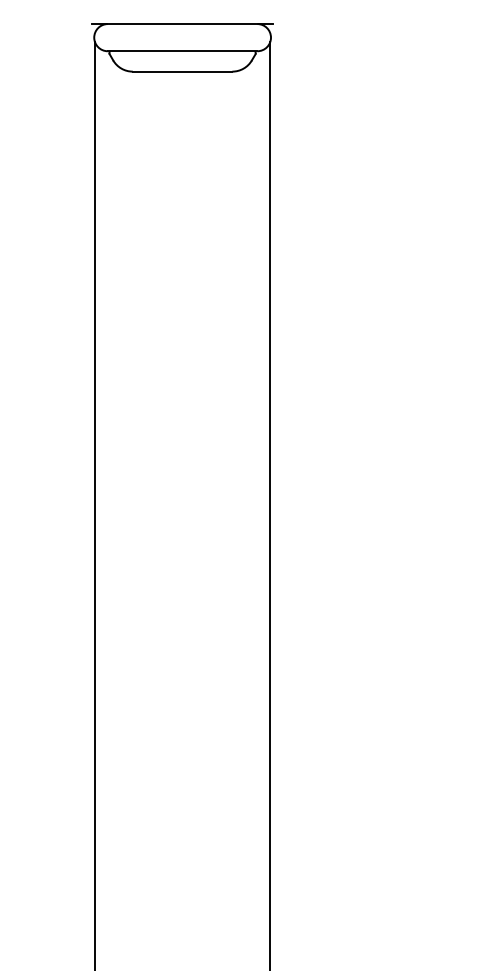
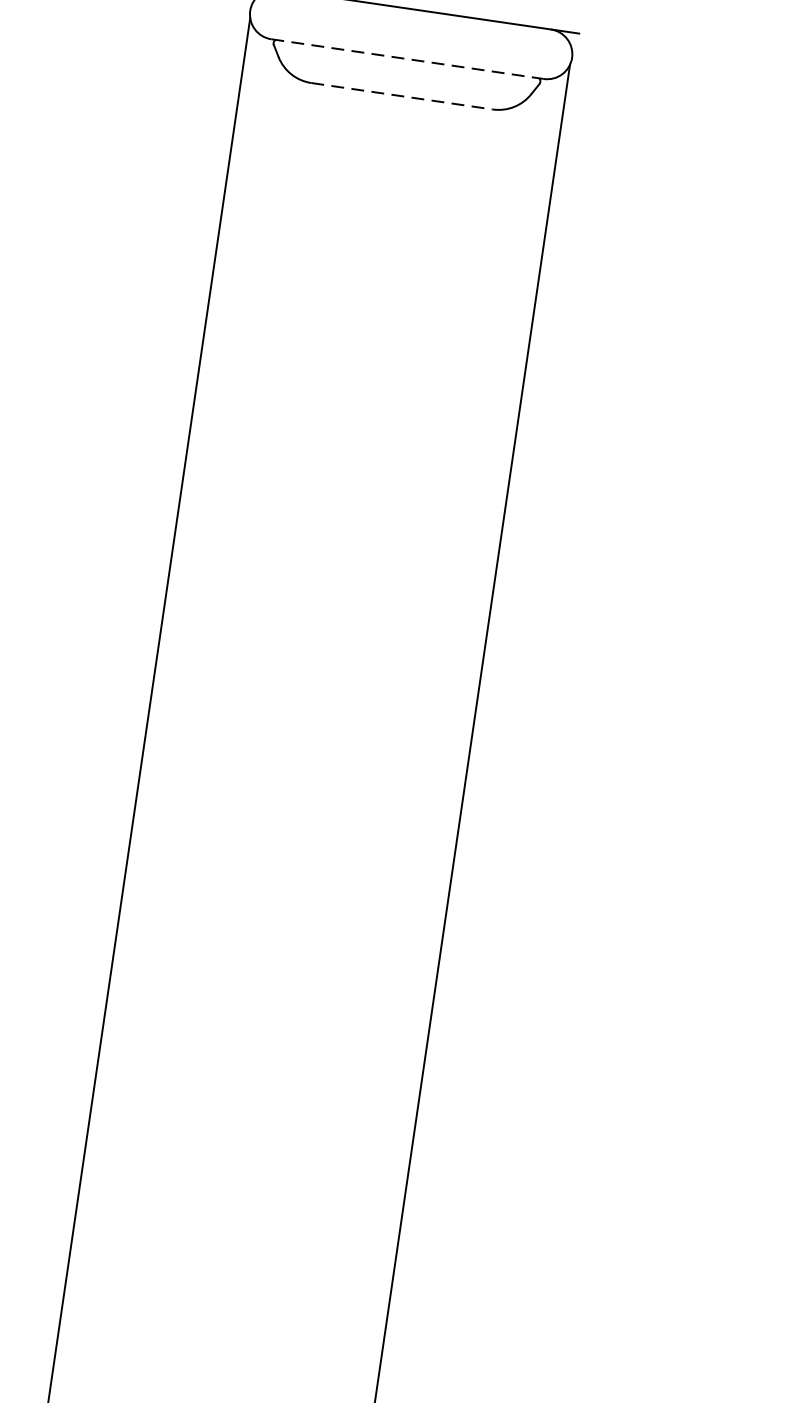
line: (182, 51) -> (407, 59), solid -> dashed
line: (182, 71) -> (401, 95), solid -> dashed

